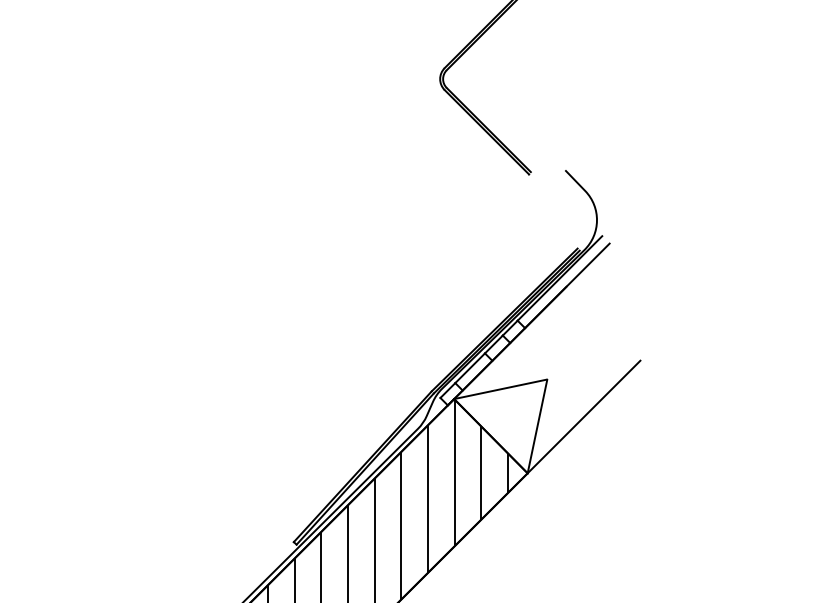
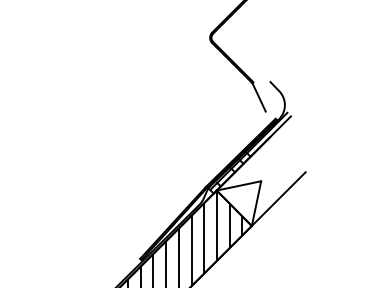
line: (541, 204) -> (258, 97), added

